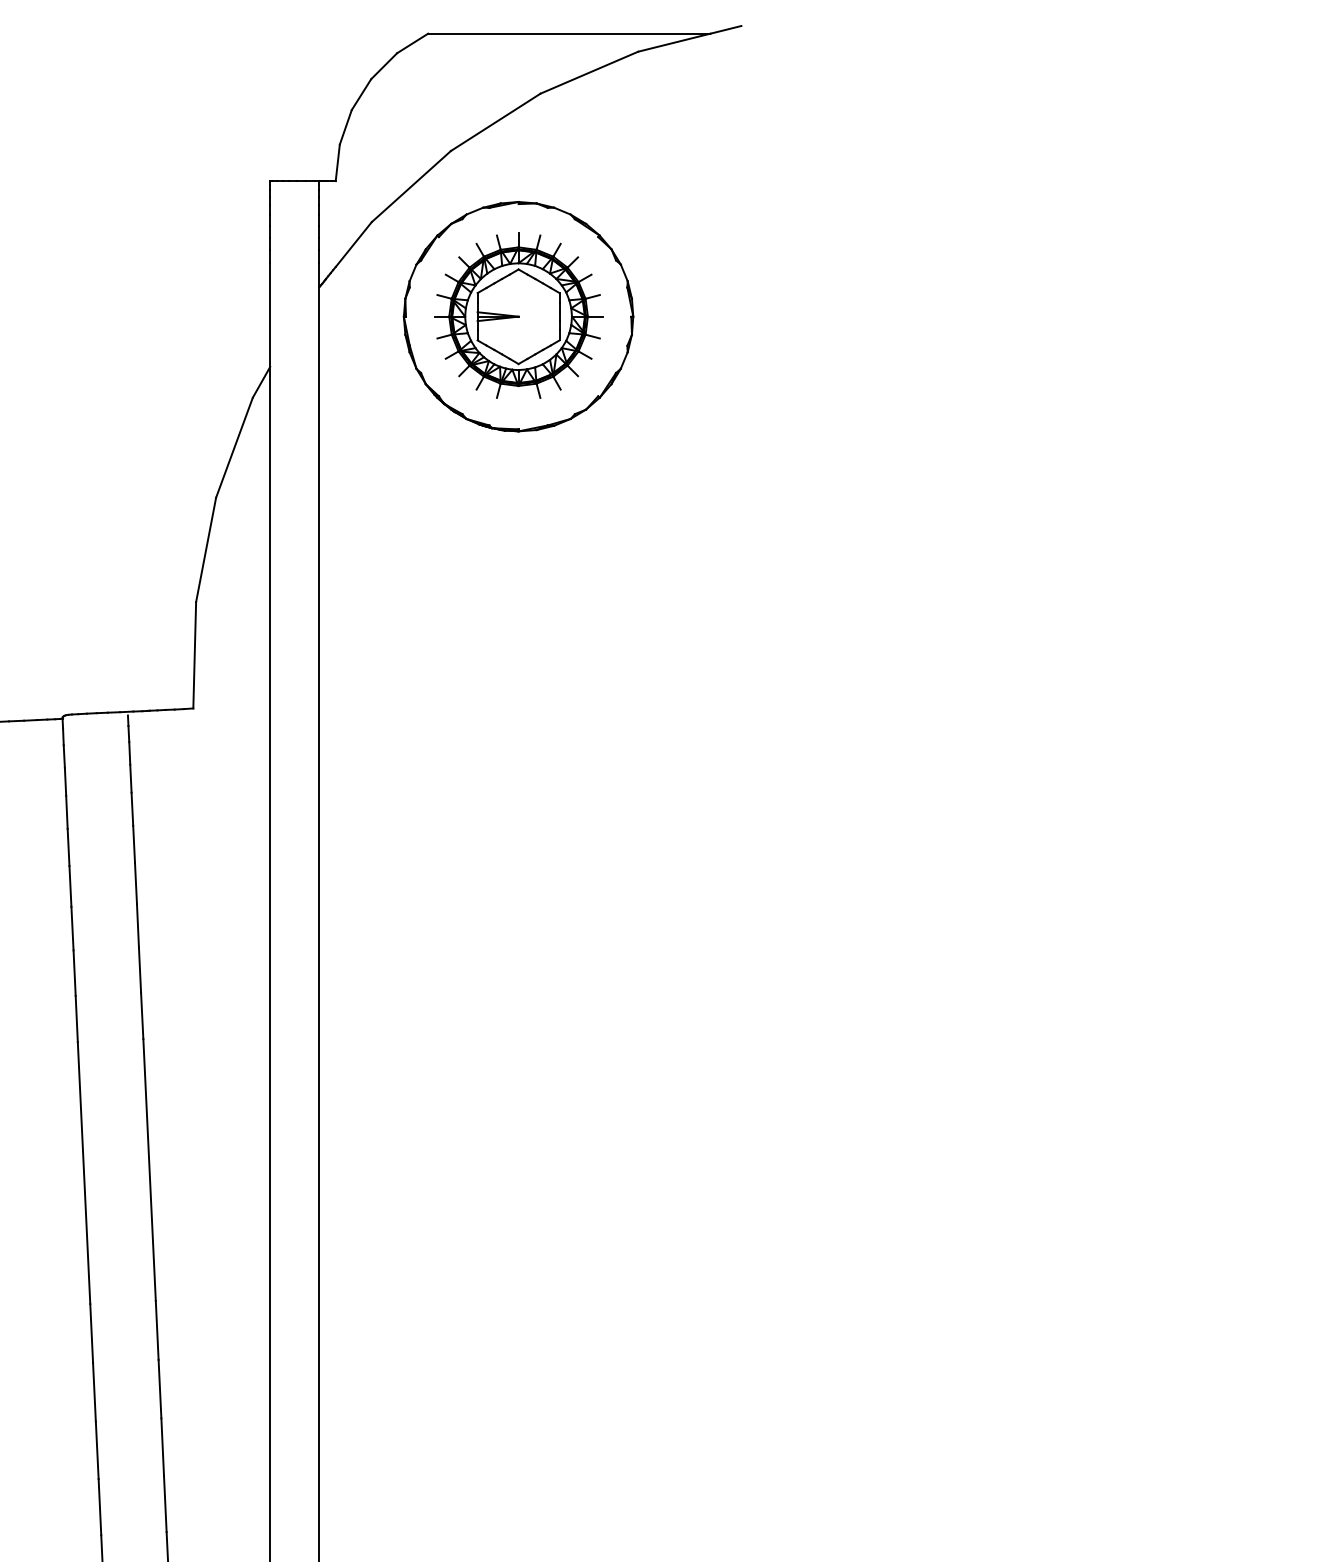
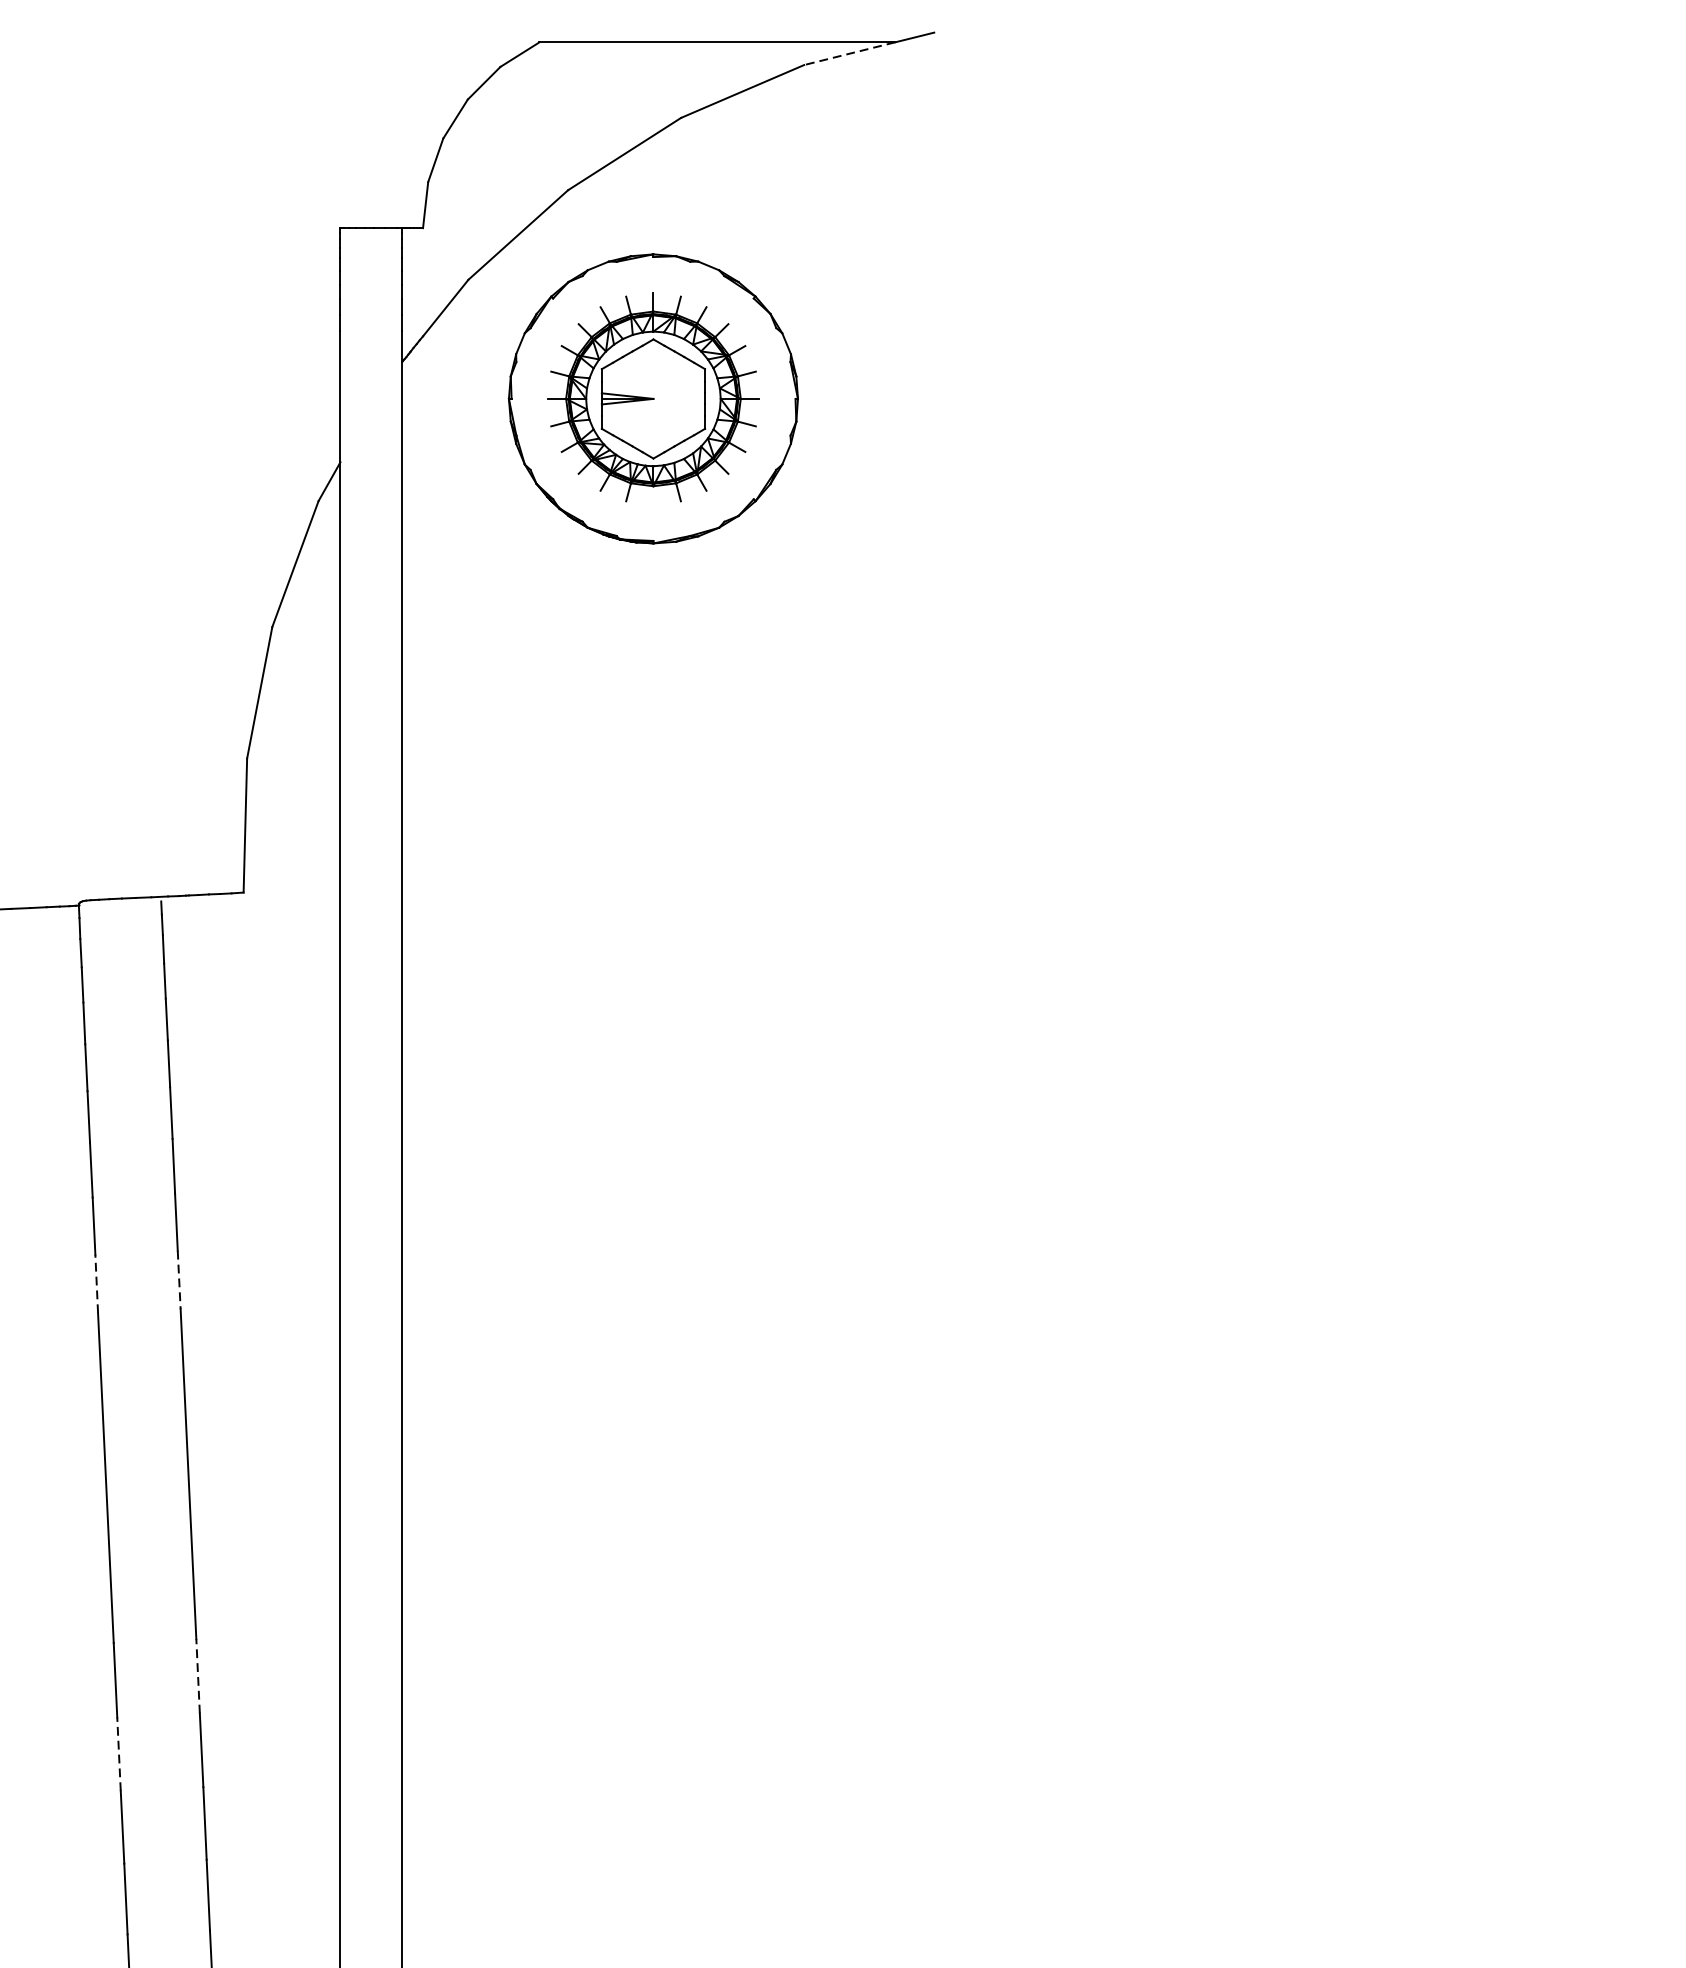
line: (673, 42) -> (848, 53), solid -> dashed
line: (142, 1016) -> (179, 1280), solid -> dashed
line: (76, 1018) -> (96, 1283), solid -> dashed
line: (157, 1330) -> (198, 1676), solid -> dashed
line: (94, 1391) -> (119, 1753), solid -> dashed

